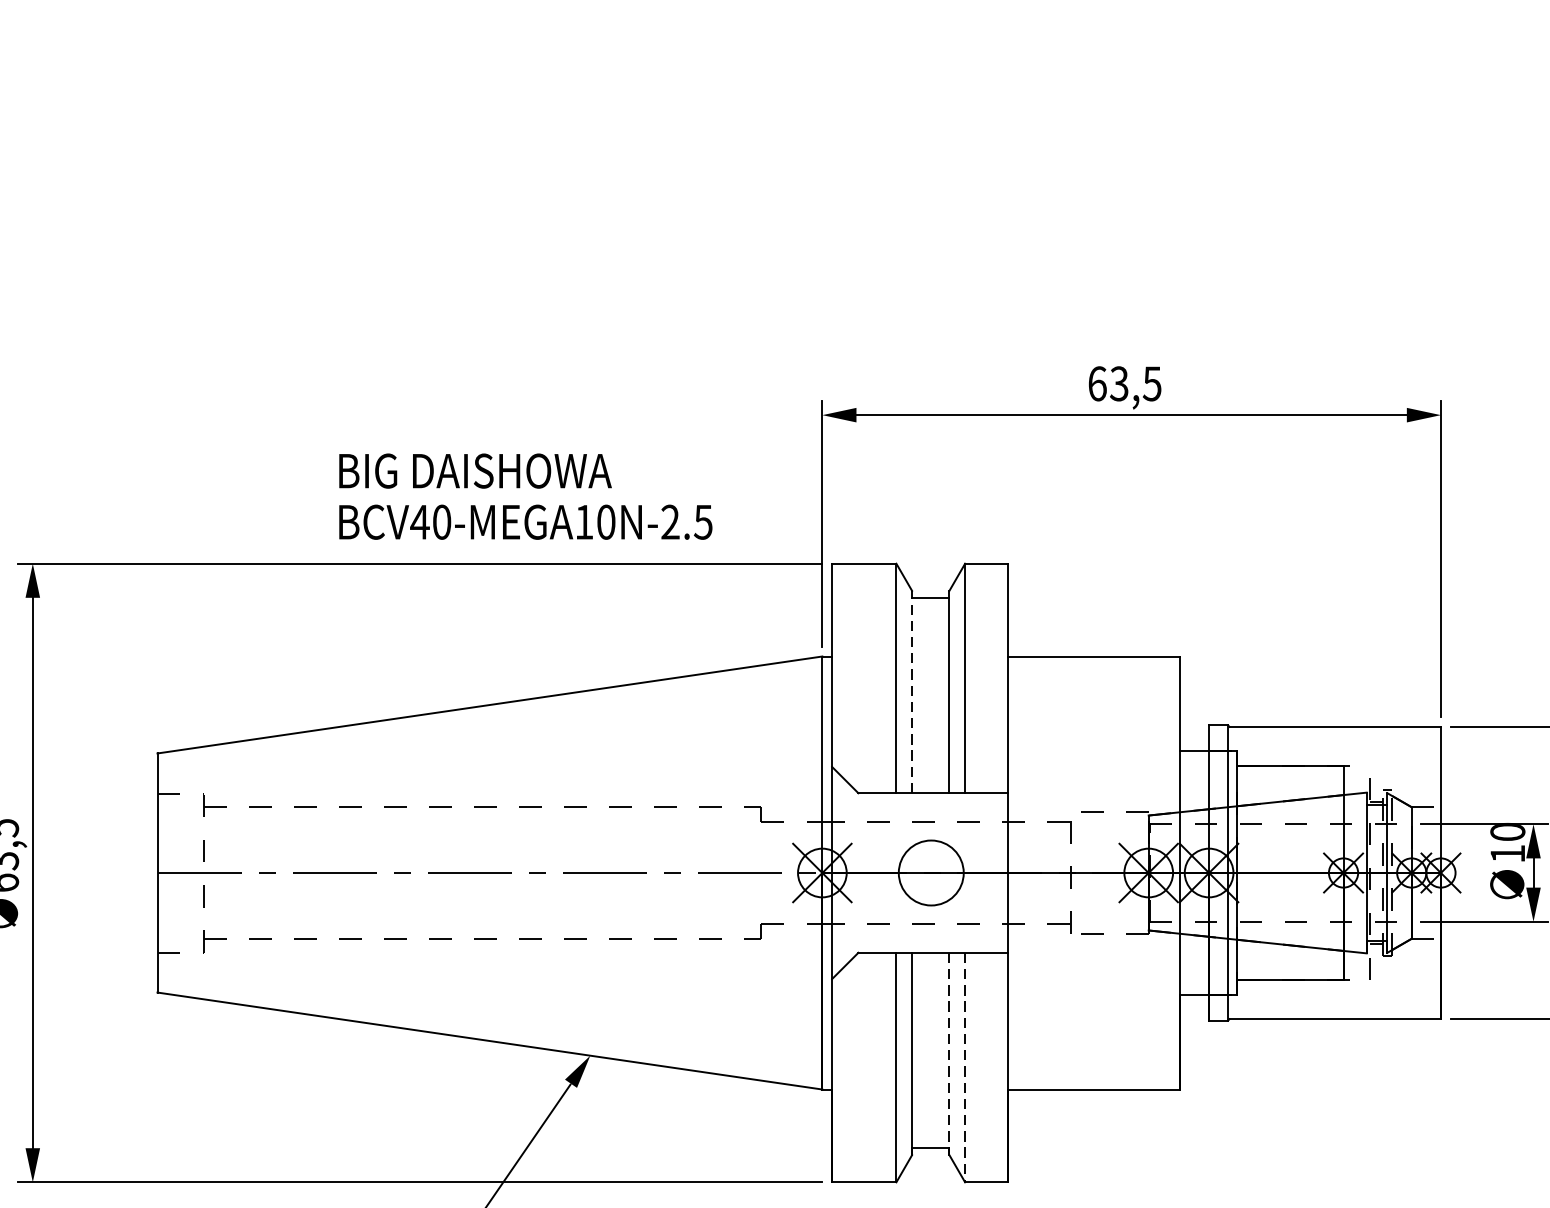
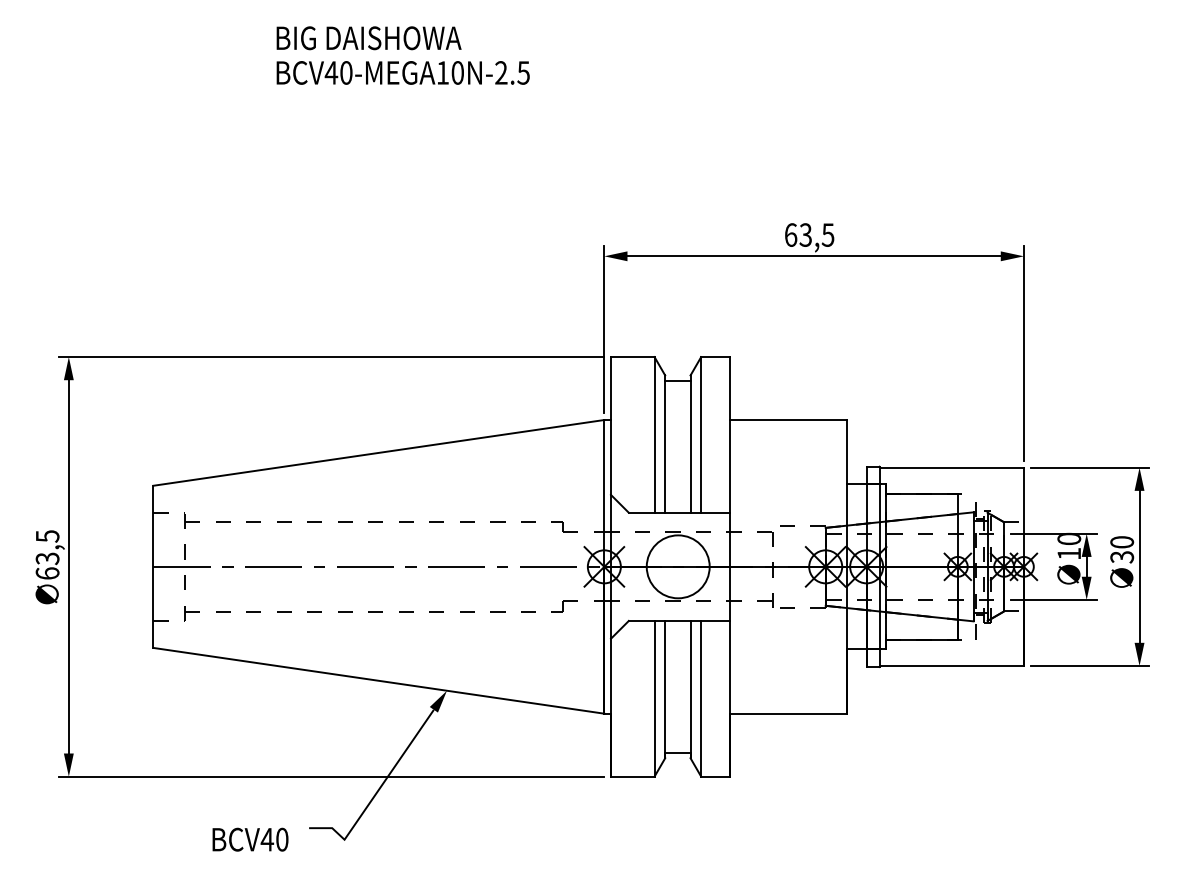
text: (524, 496) -> (402, 55), moved
line: (912, 692) -> (665, 444), dashed -> solid
circle: (930, 872) -> (677, 566), size x1.43
line: (949, 1053) -> (690, 689), dashed -> solid
line: (965, 1067) -> (701, 698), dashed -> solid

